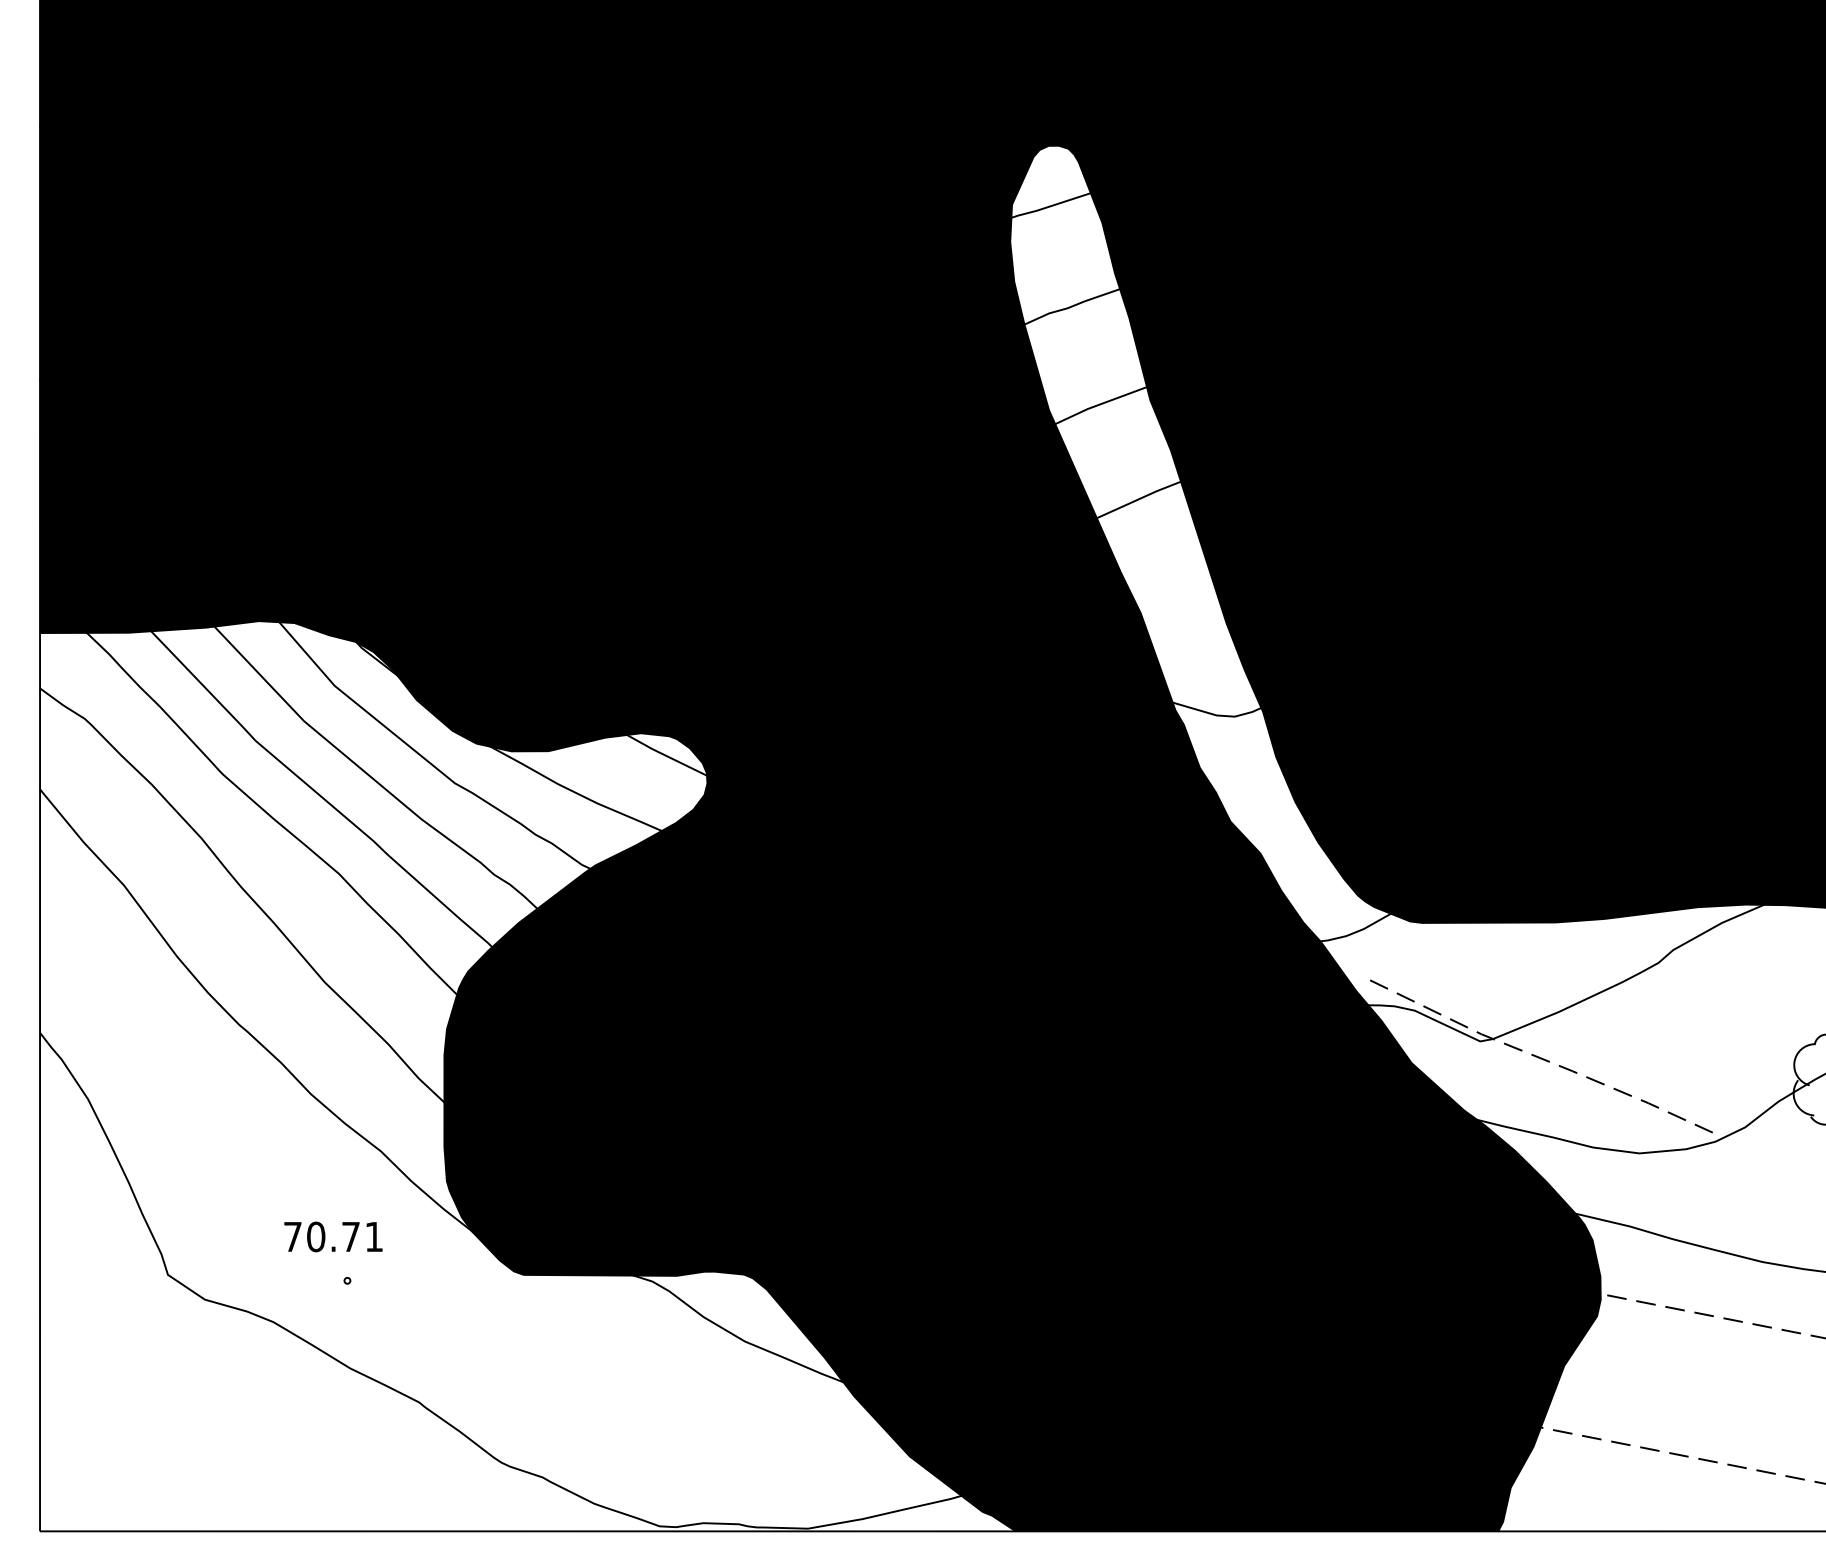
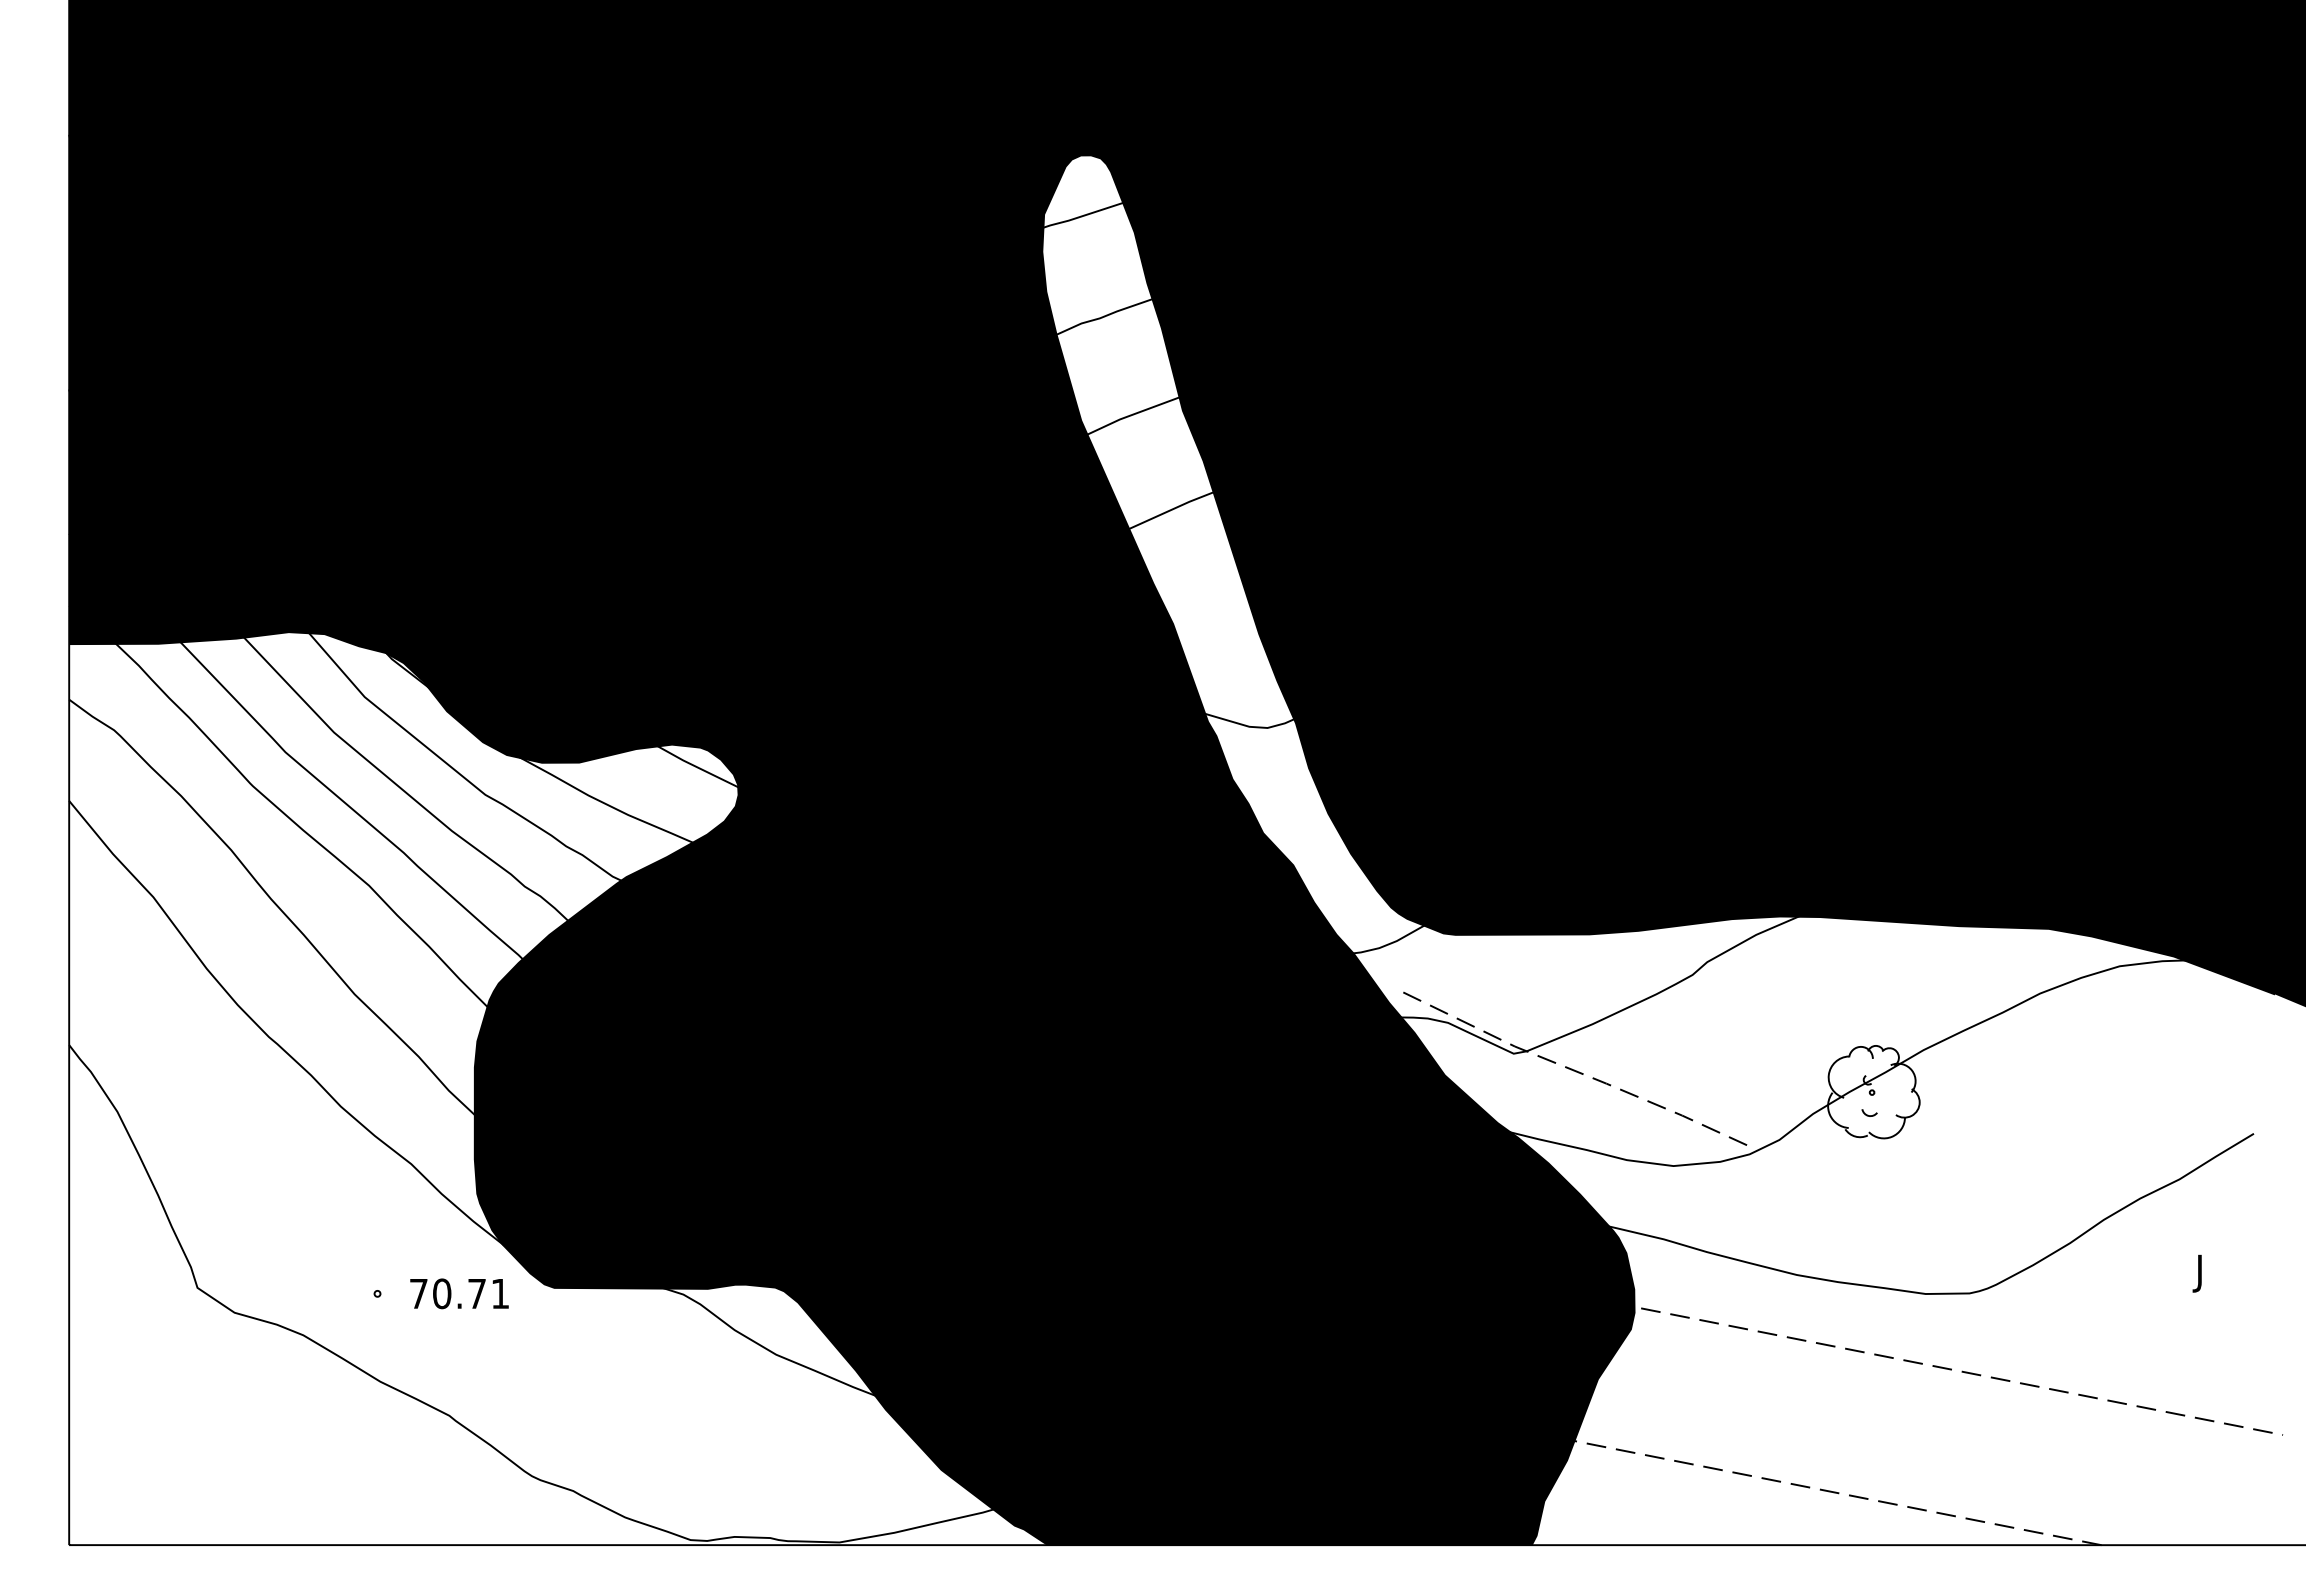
text: (333, 1236) -> (459, 1293), moved

